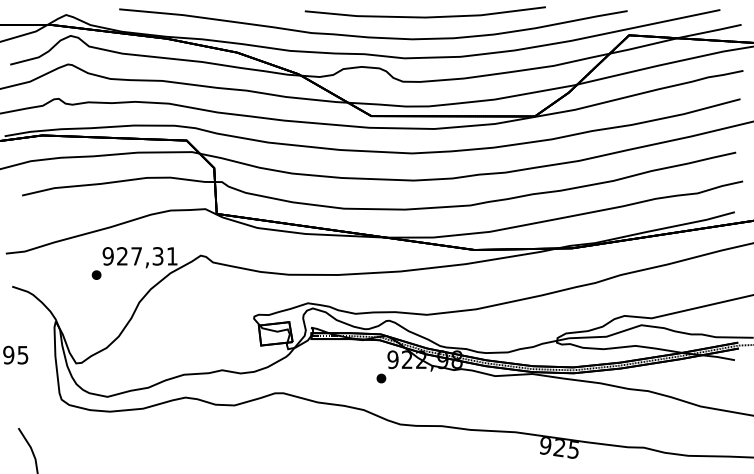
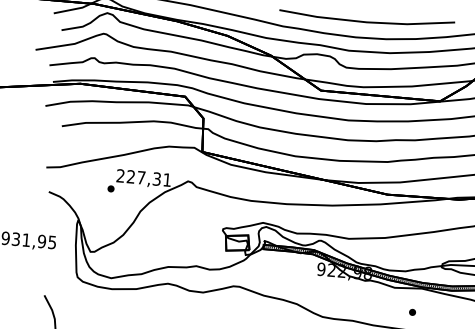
text: (107, 256) -> (120, 176), 927,31 -> 227,31
part: (381, 378) -> (412, 312), moved

